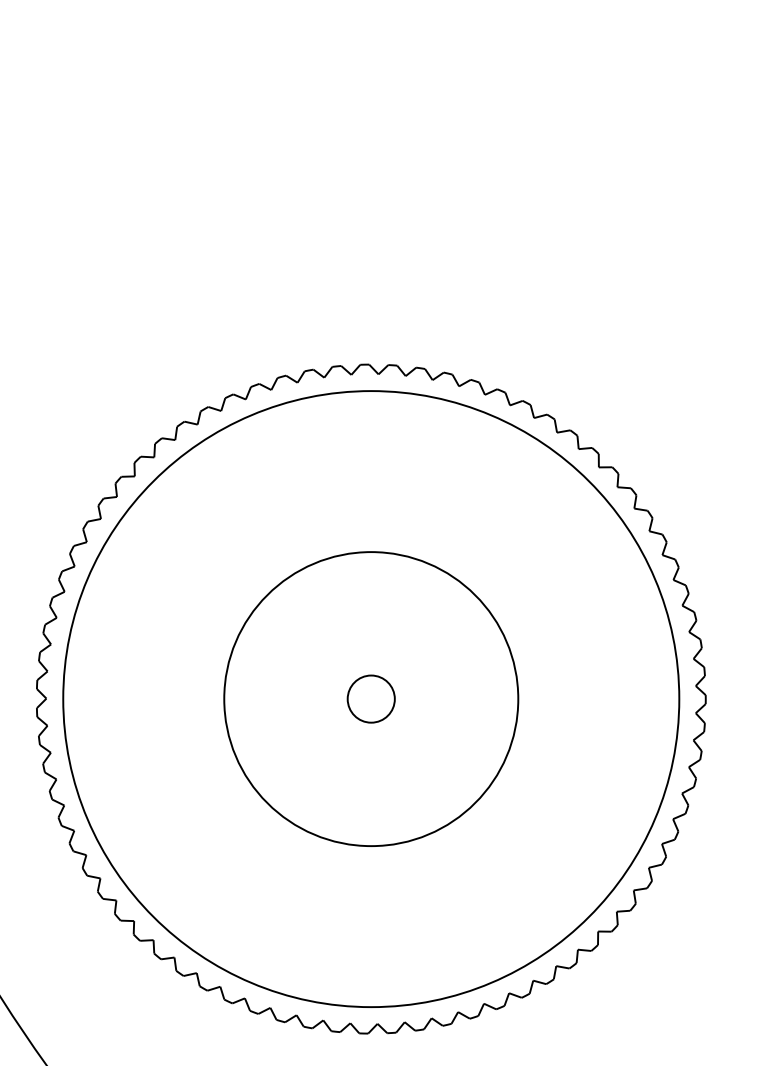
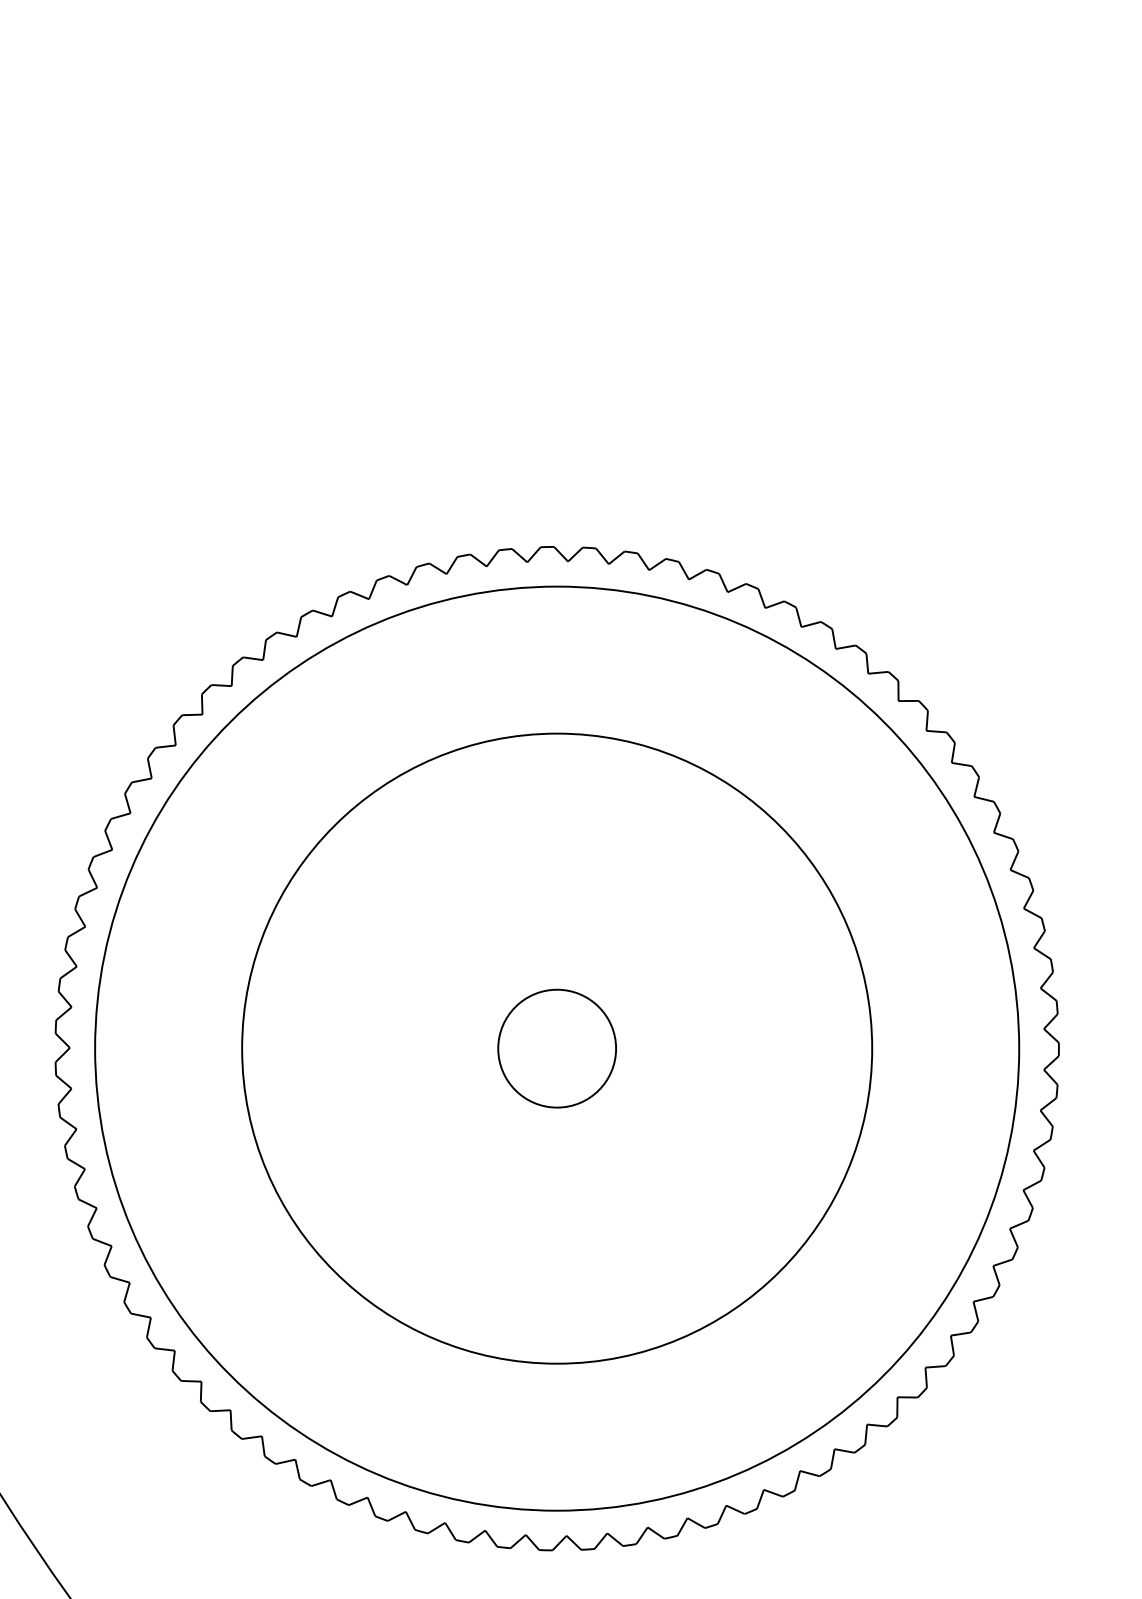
circle: (370, 698) -> (556, 1047), size x1.67
circle: (371, 699) -> (557, 1049), size x1.43

